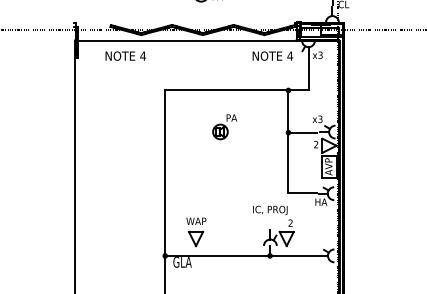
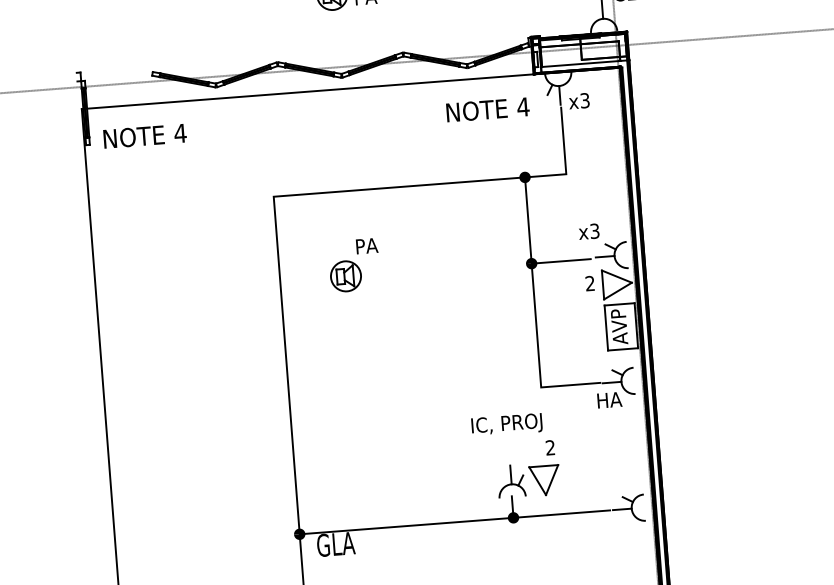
text: (125, 55) -> (144, 134), moved
part: (224, 127) -> (353, 266), moved
part: (196, 232) -> (359, 481), removed

